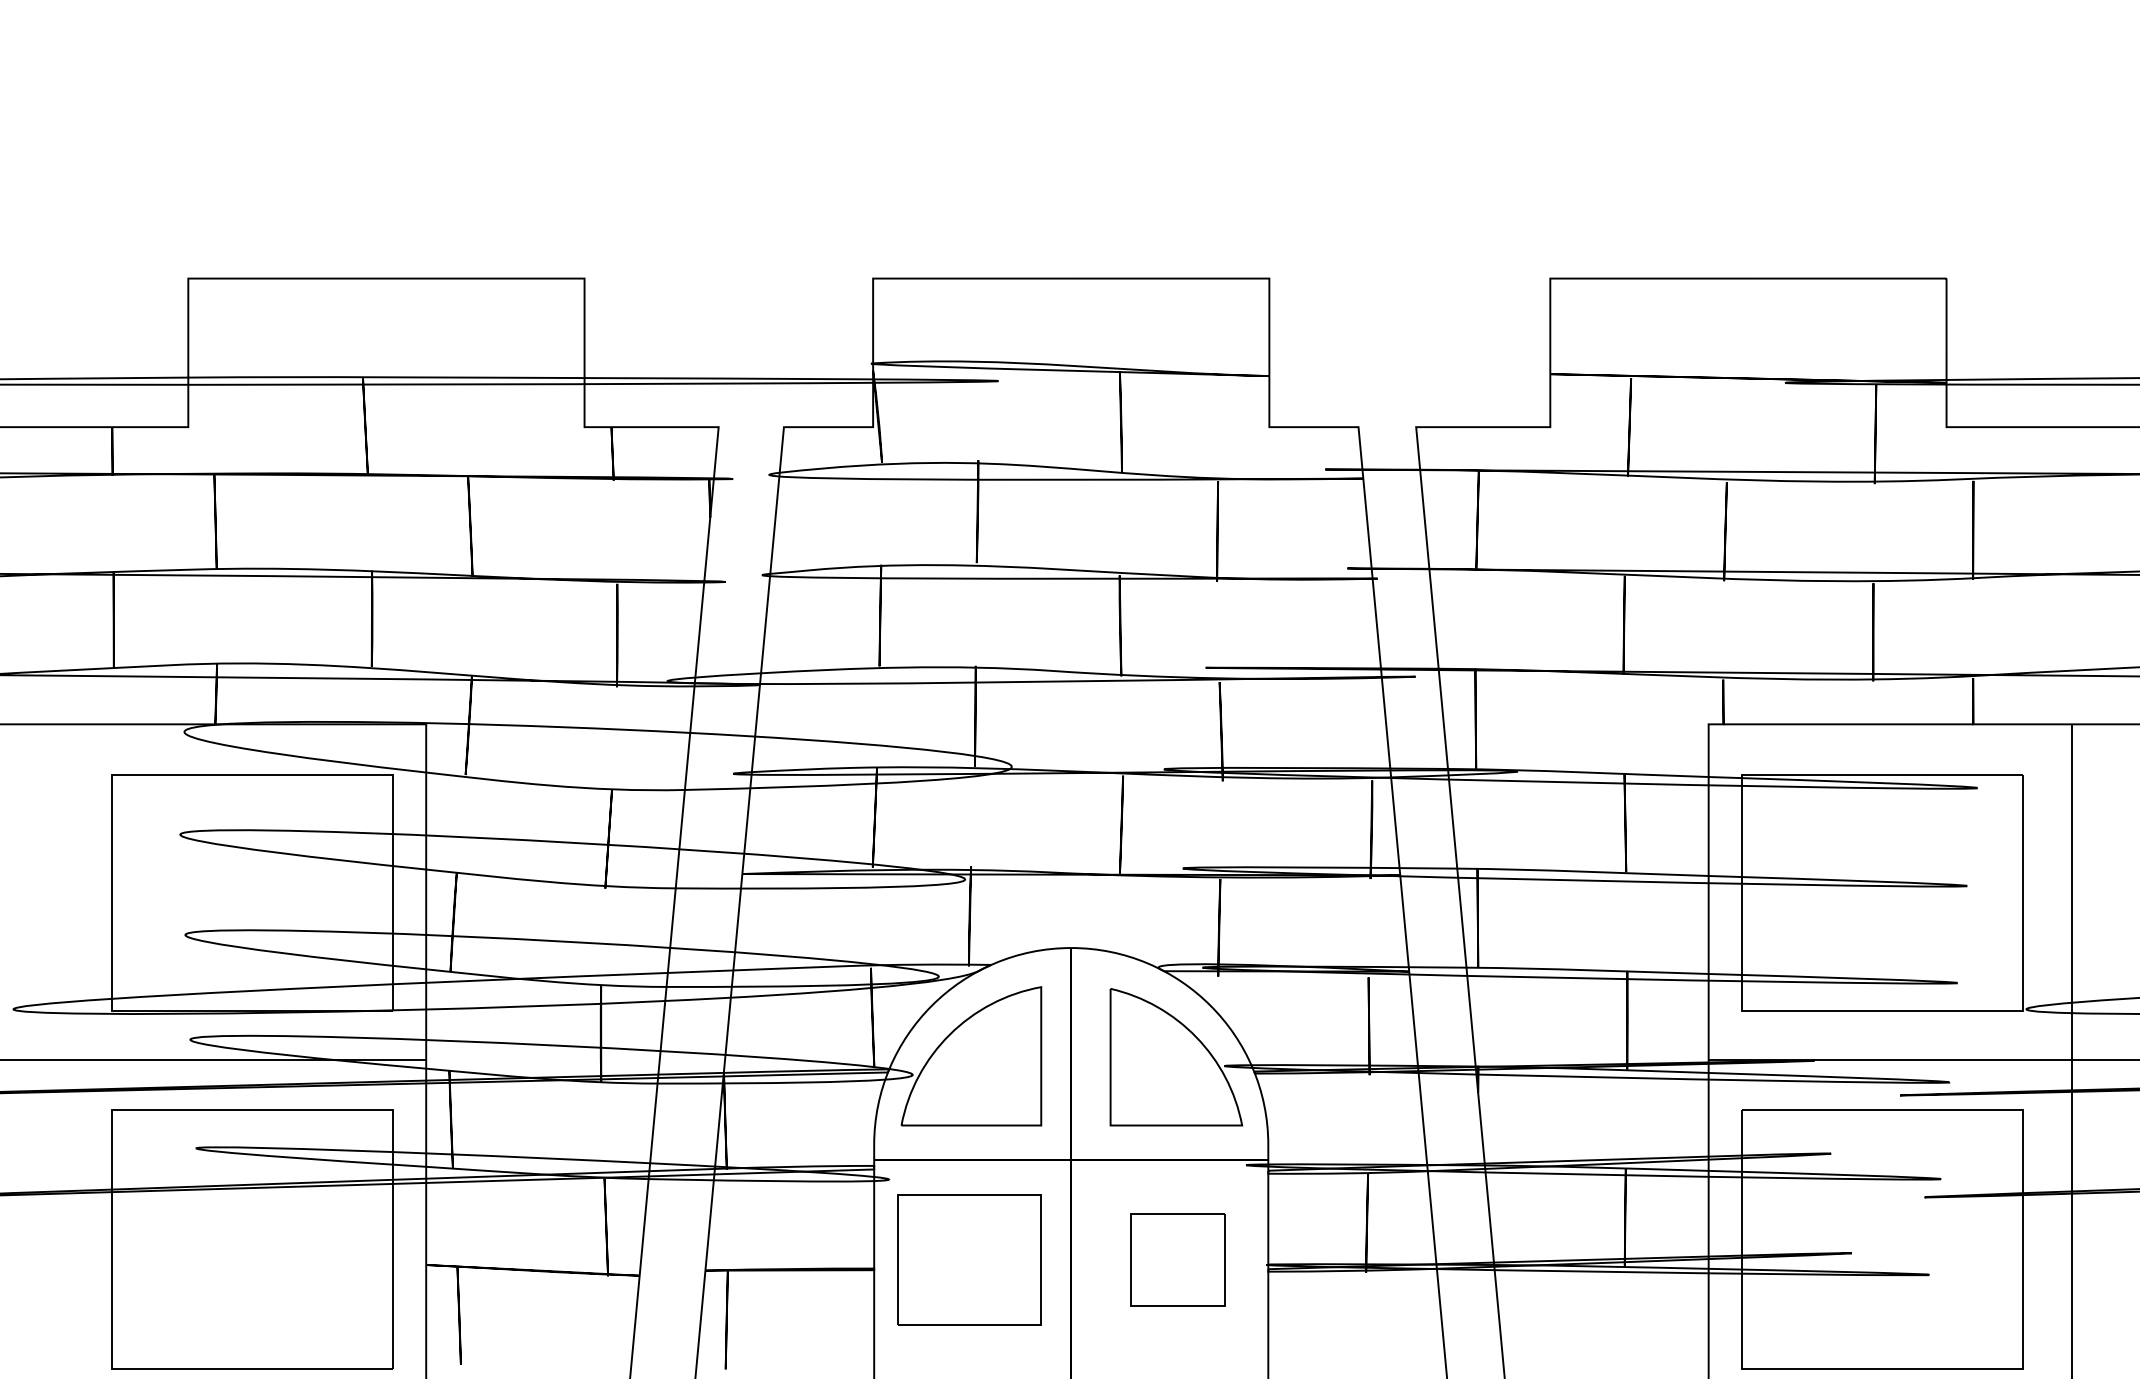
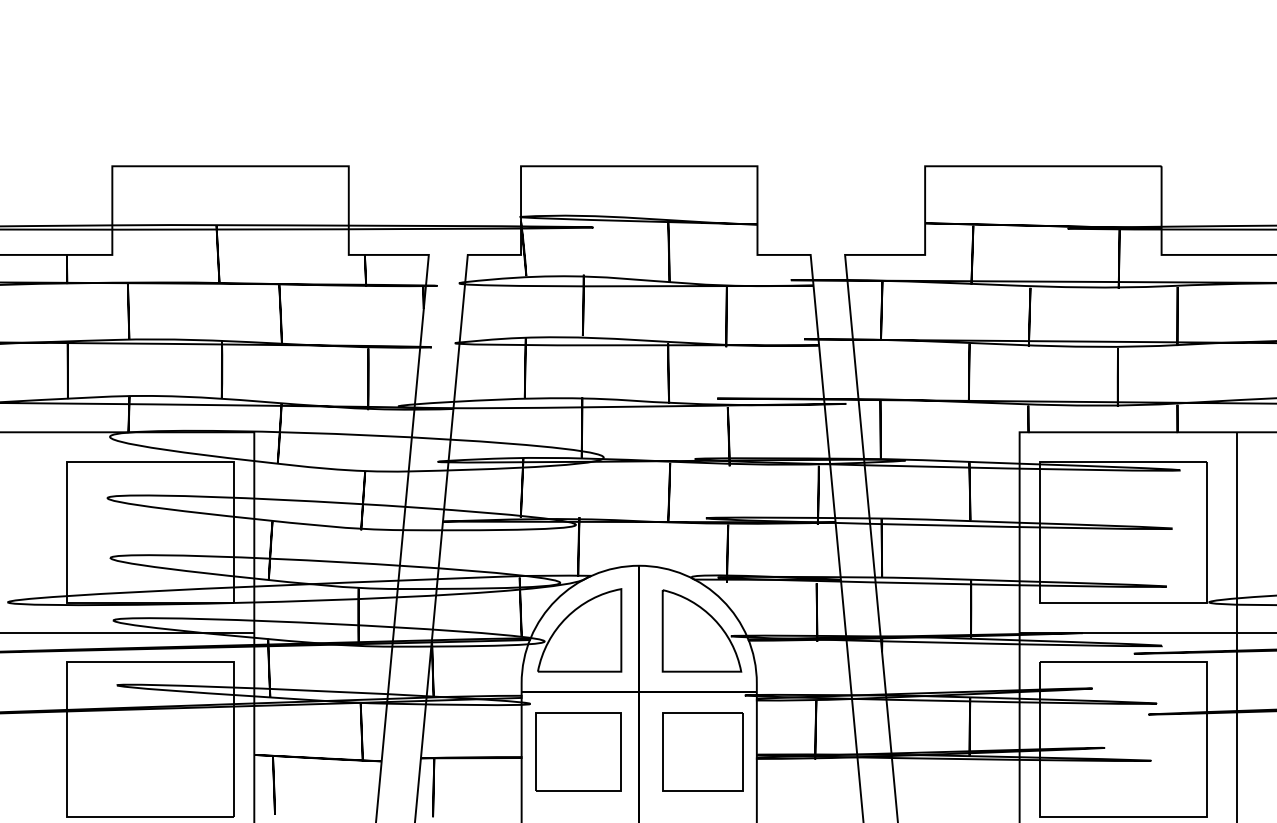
part: (1177, 1259) -> (702, 751), size x1.43

